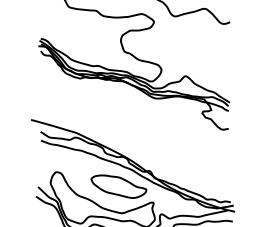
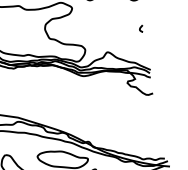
curve: (225, 56) -> (140, 29), added

